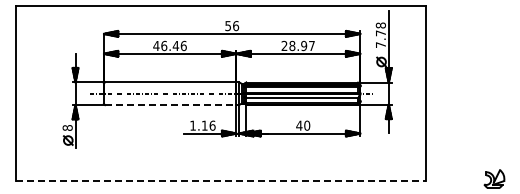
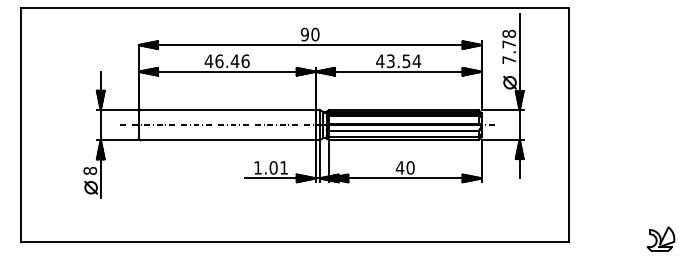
text: (232, 25) -> (310, 33), 56 -> 90
text: (298, 45) -> (398, 60), 28.97 -> 43.54
line: (170, 105) -> (227, 140), dashed -> solid
text: (208, 125) -> (278, 167), 1.16 -> 1.01
line: (221, 181) -> (296, 242), dashed -> solid

